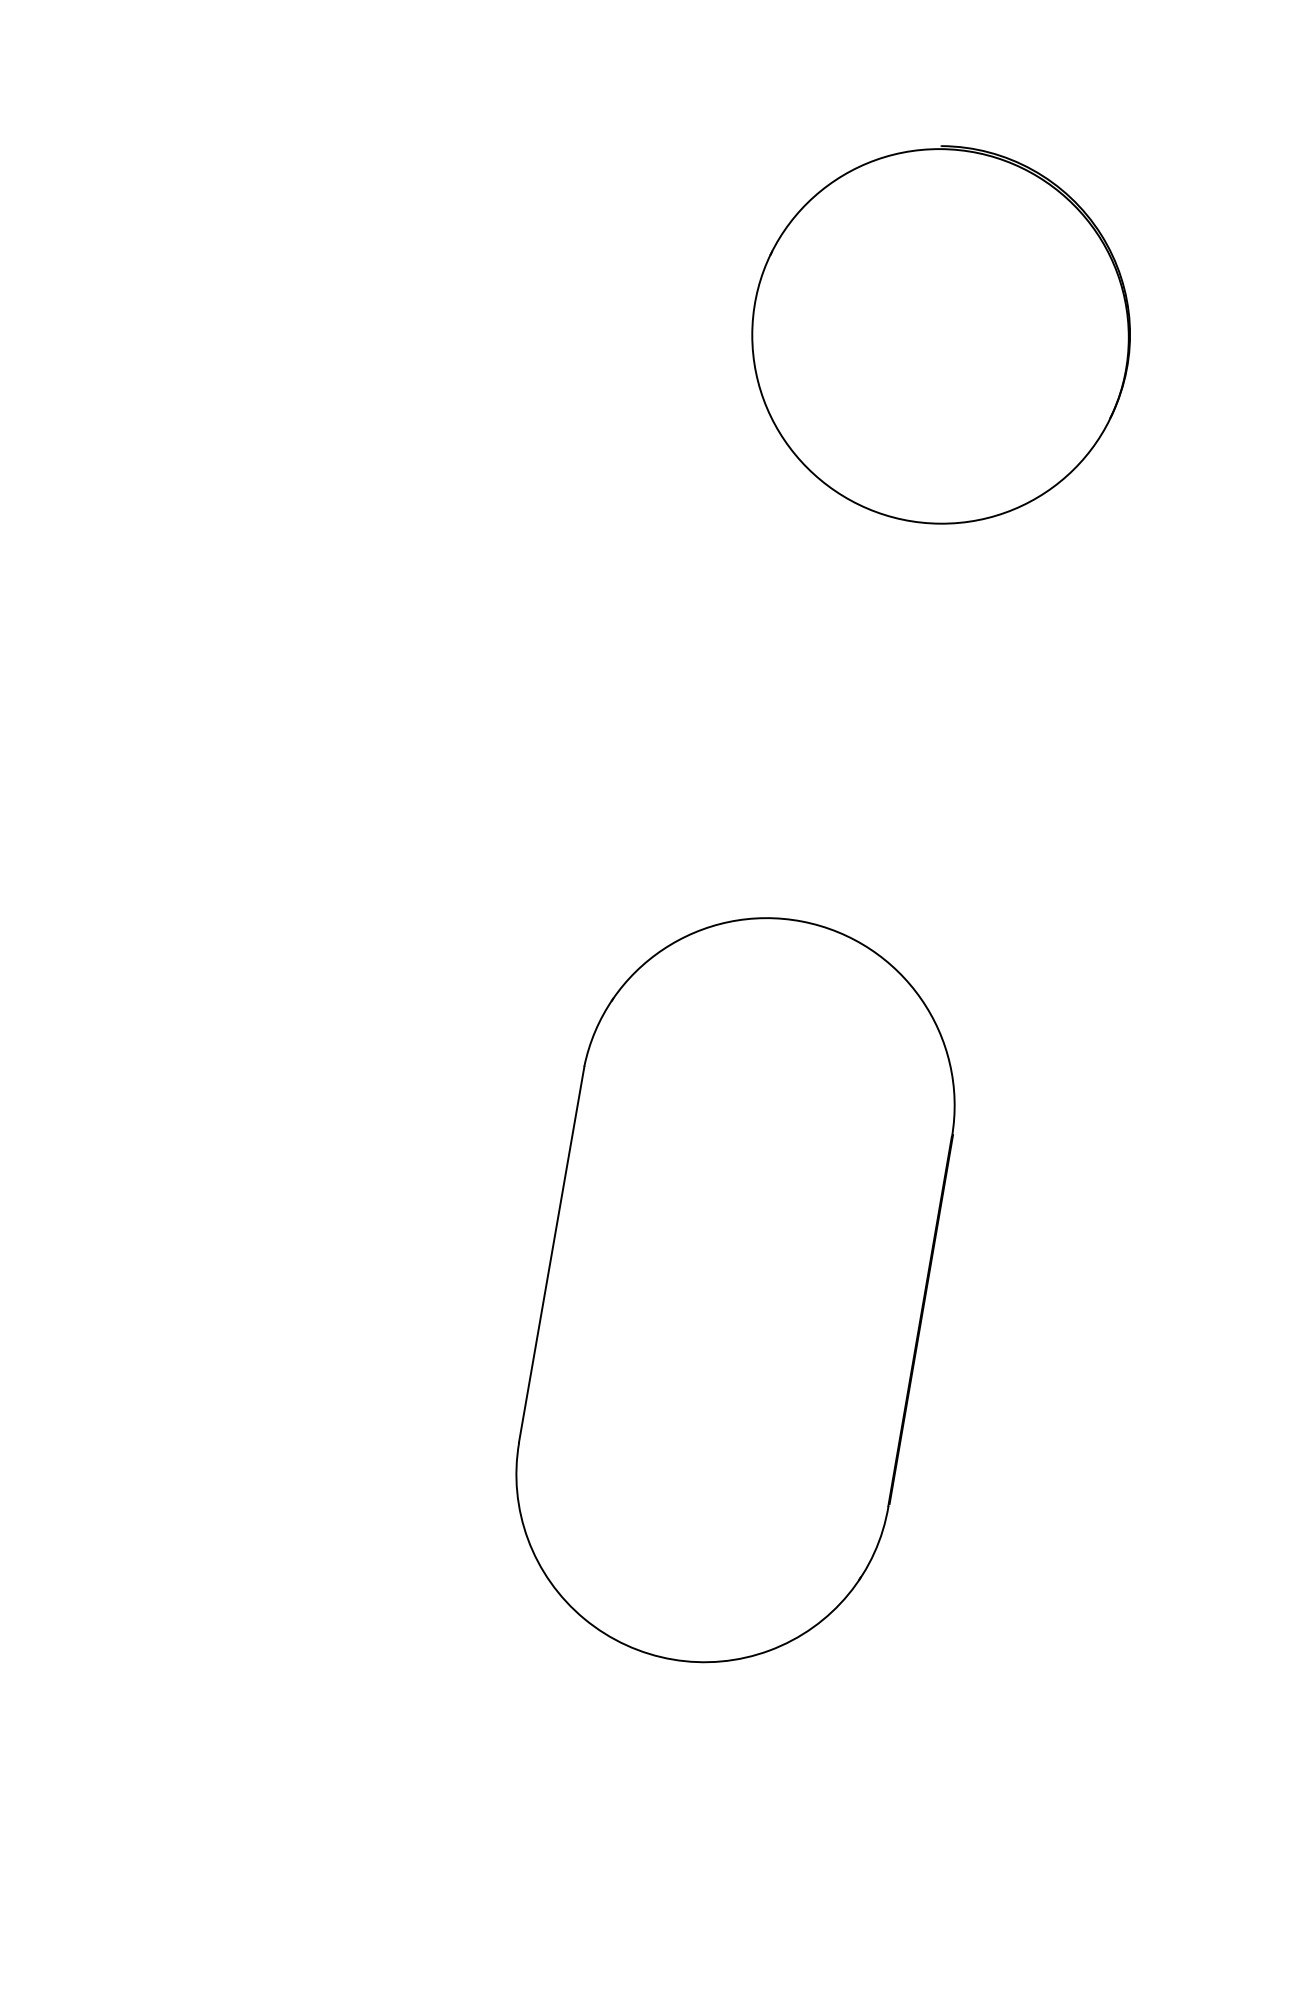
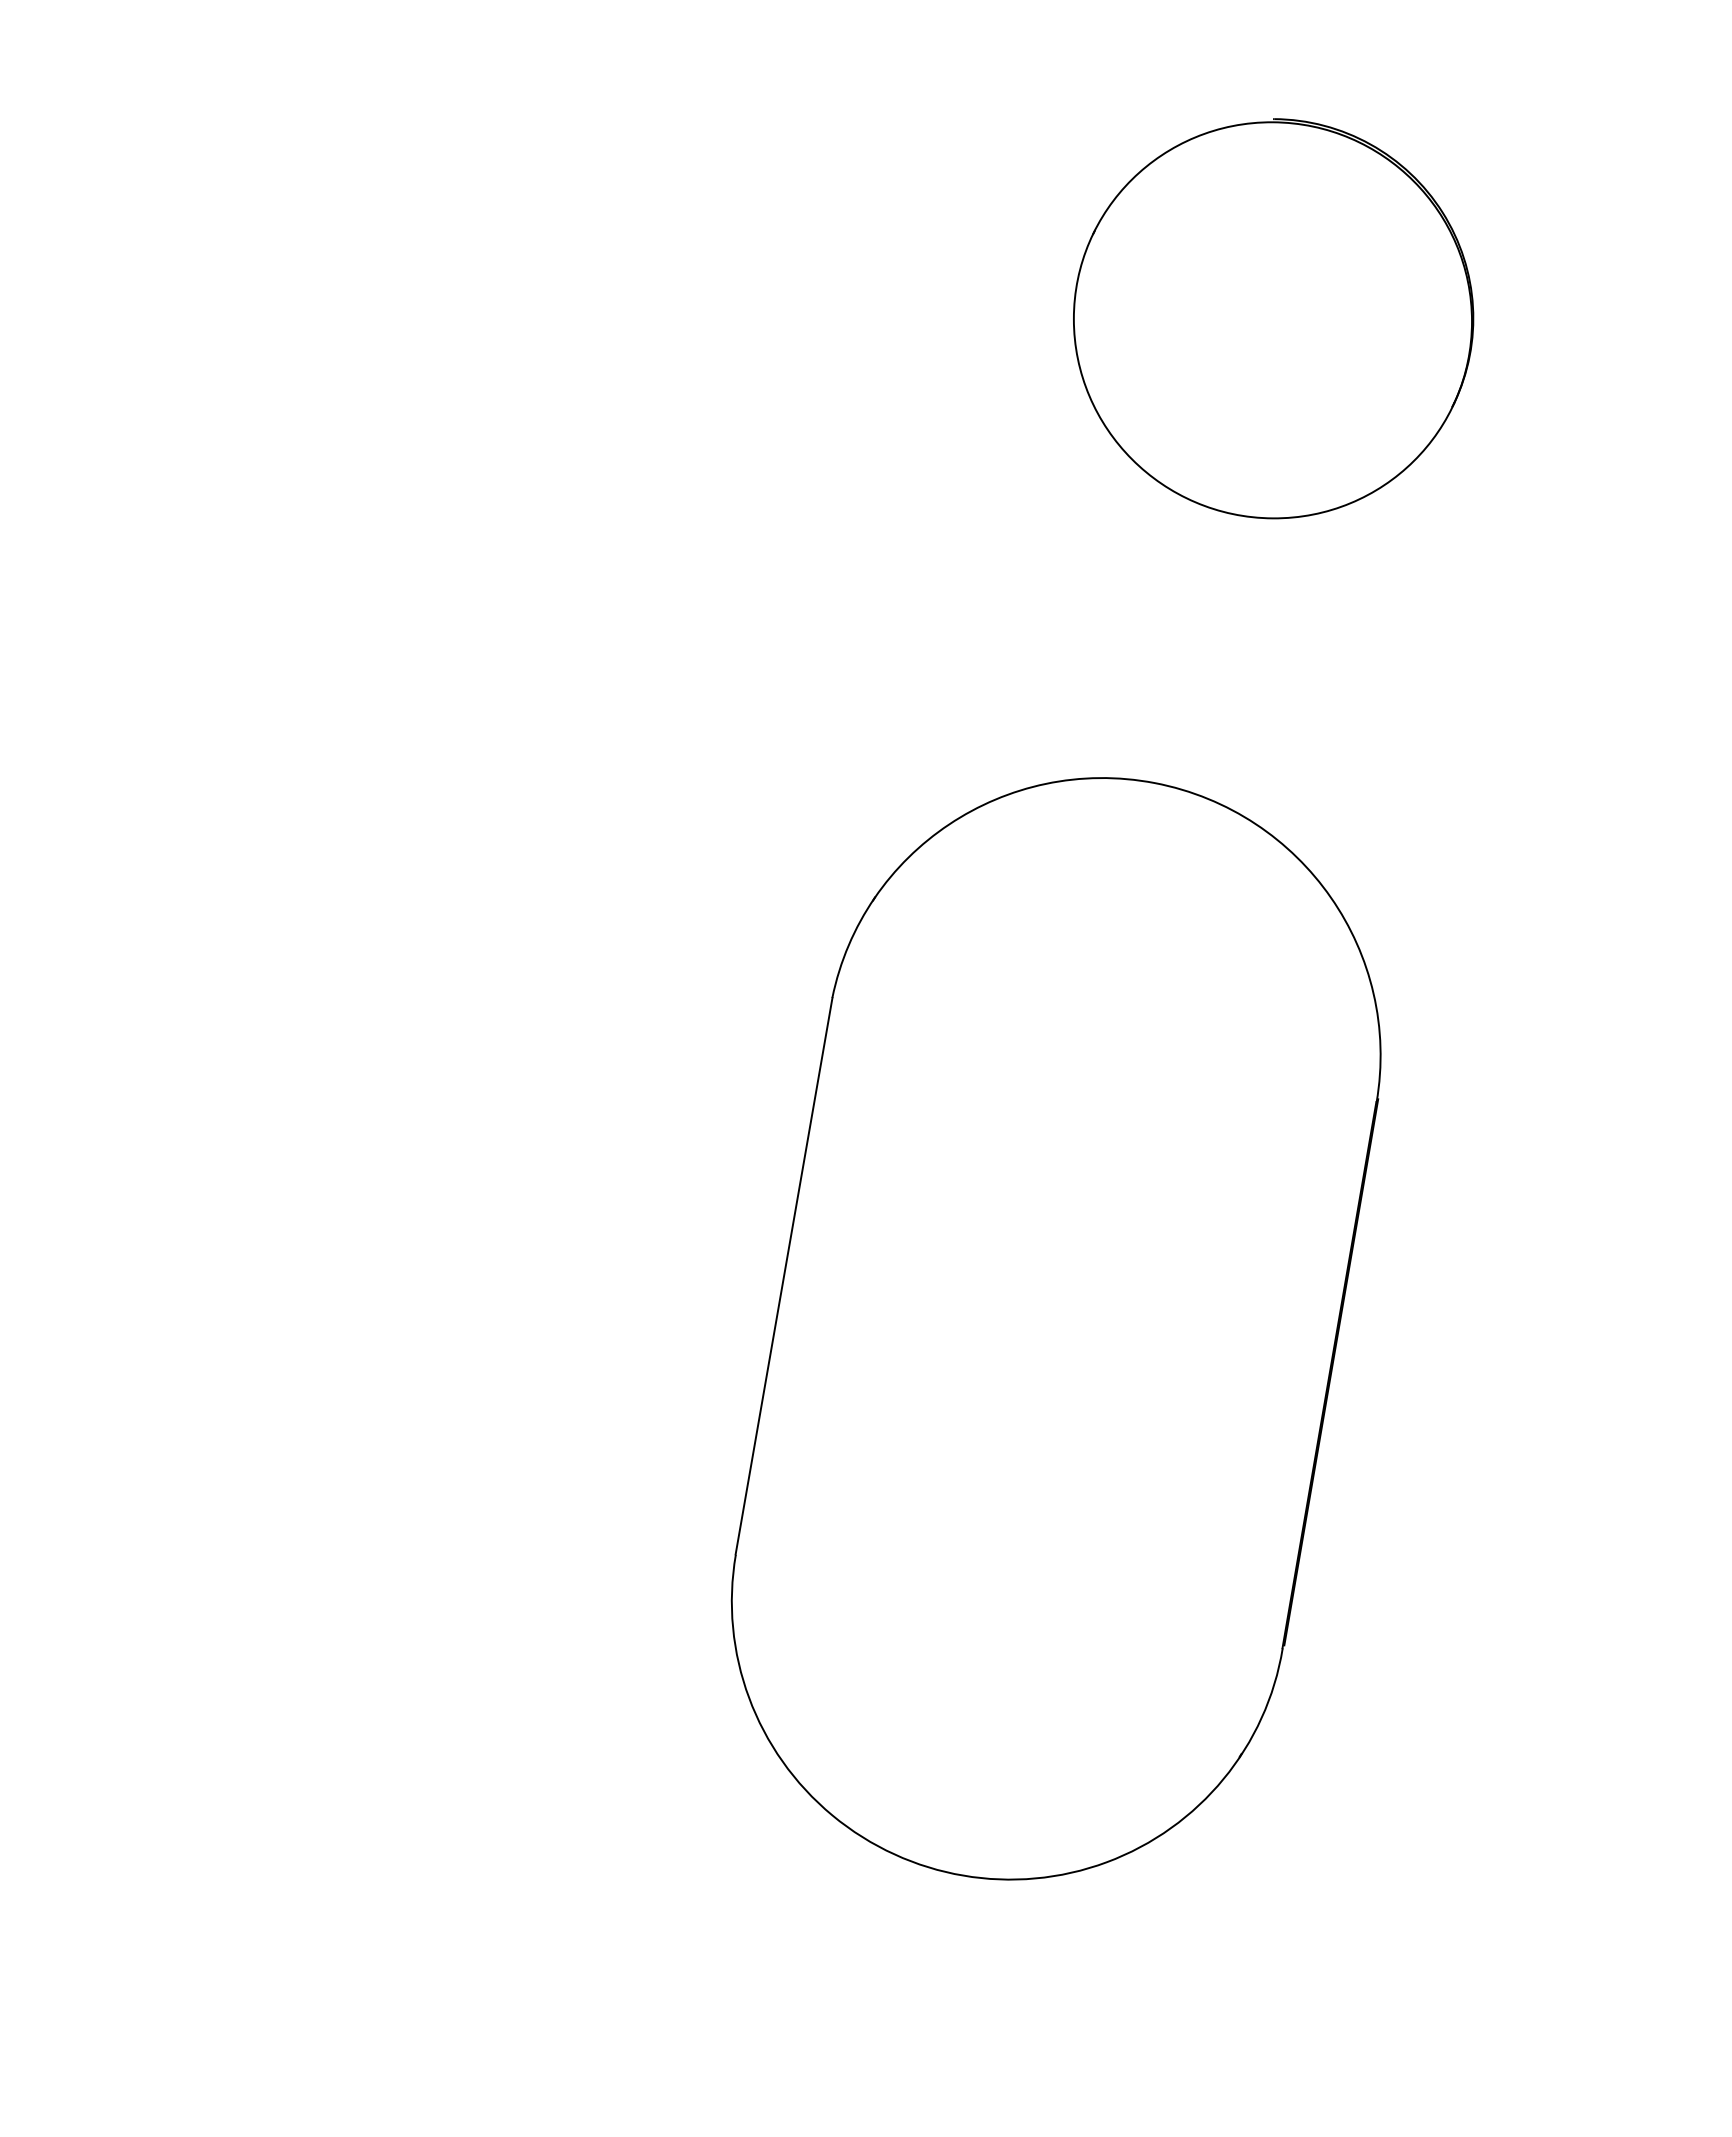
part: (734, 1289) -> (1055, 1328), size x1.4

